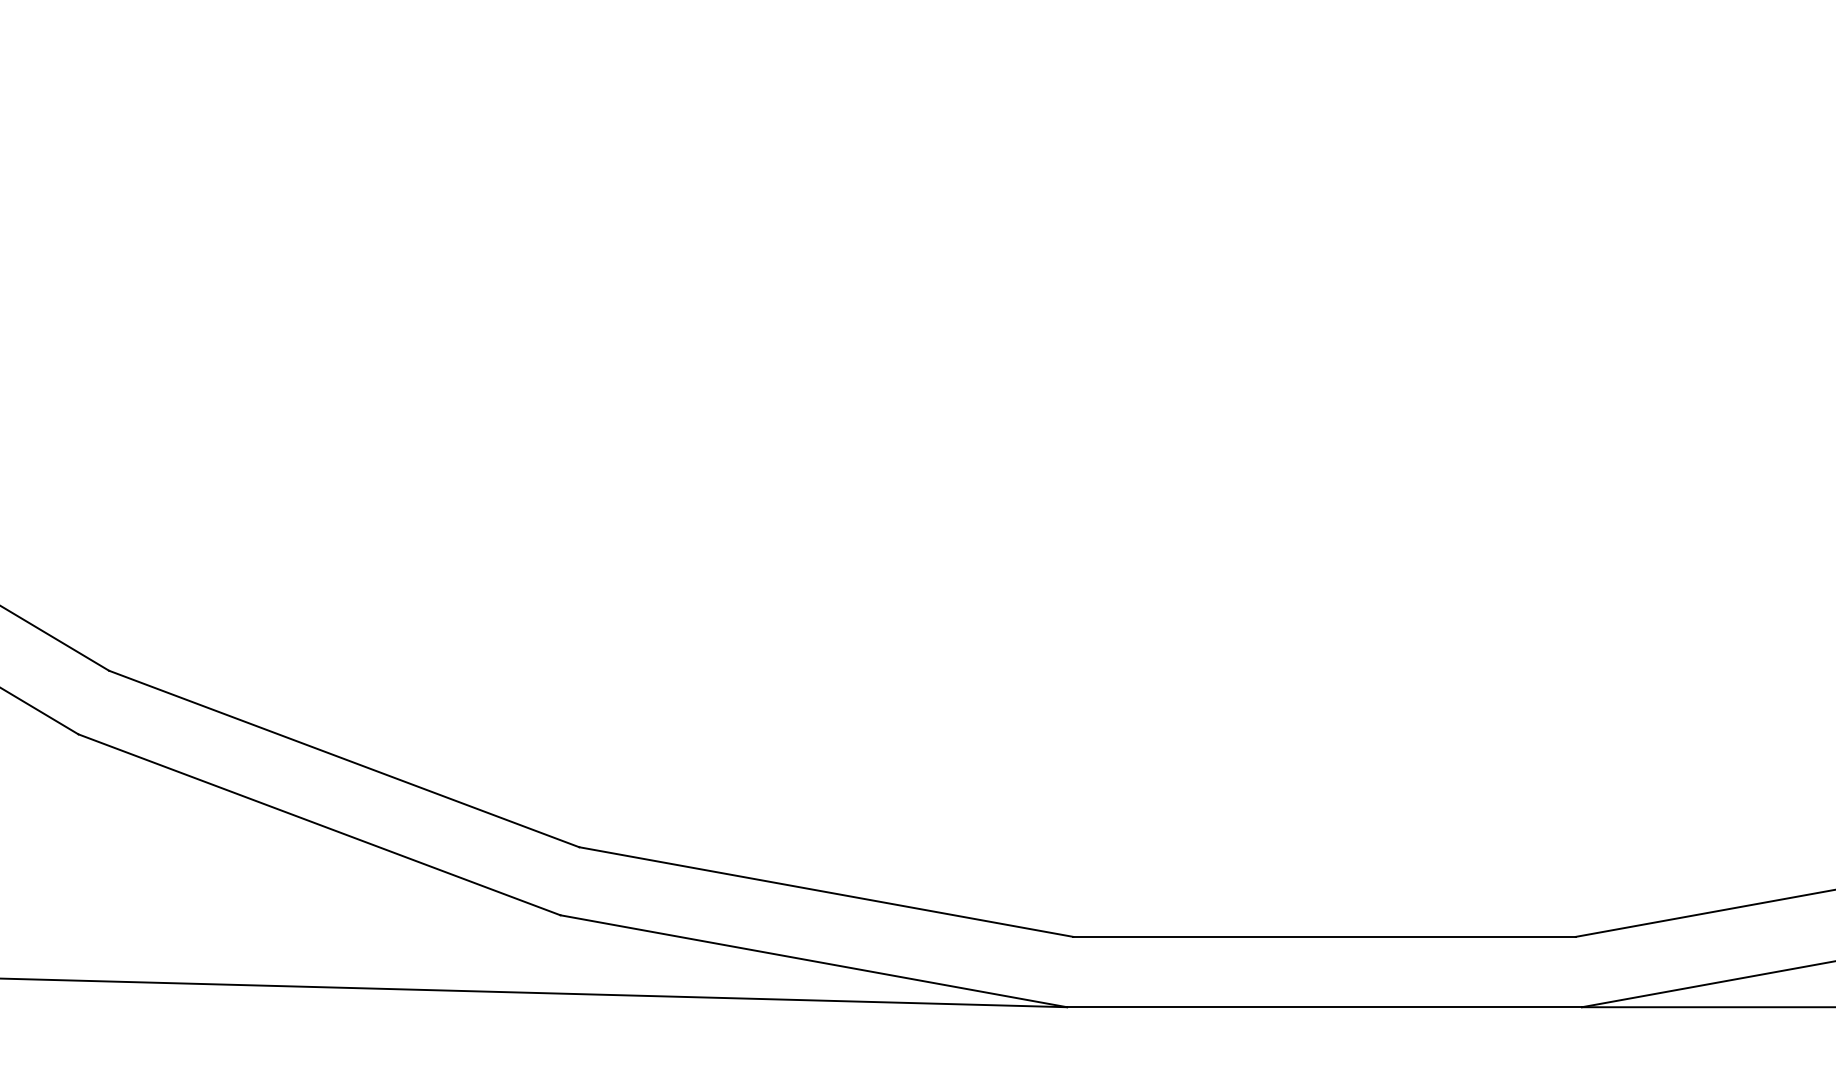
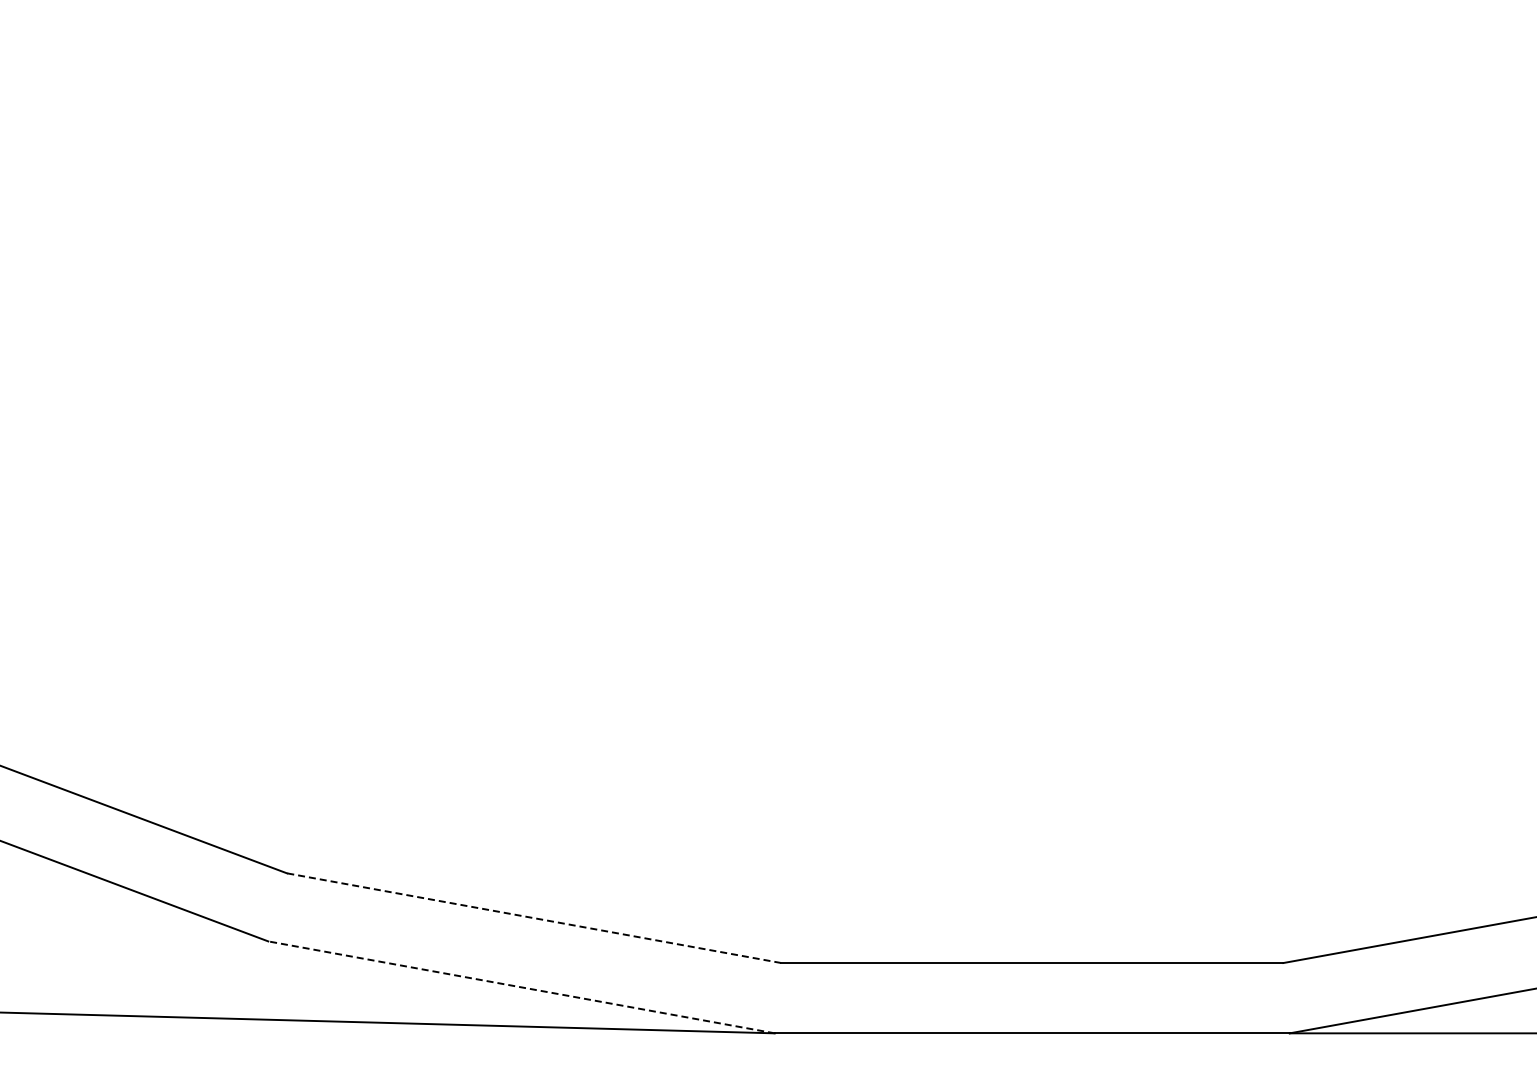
line: (825, 891) -> (533, 917), solid -> dashed
line: (813, 961) -> (521, 987), solid -> dashed

